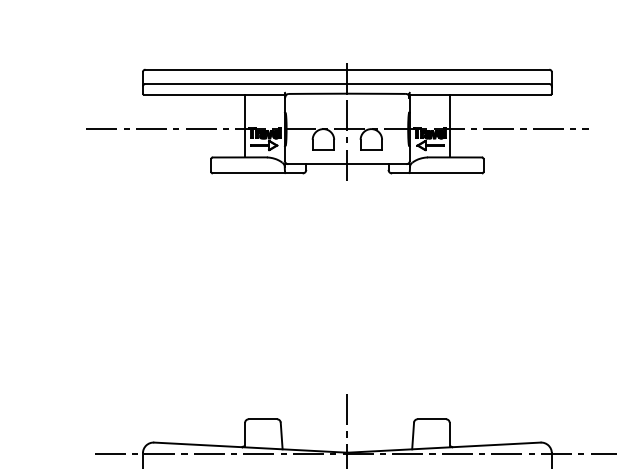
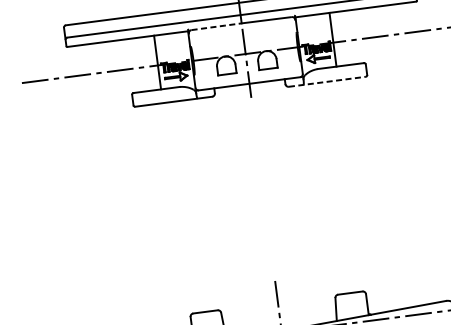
line: (318, 93) -> (216, 26), solid -> dashed
line: (437, 173) -> (327, 81), solid -> dashed

